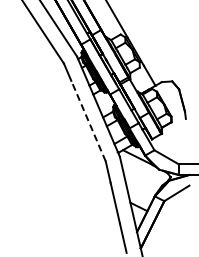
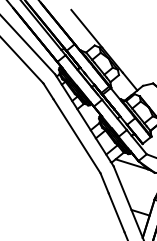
line: (88, 121) -> (77, 136), dashed -> solid

